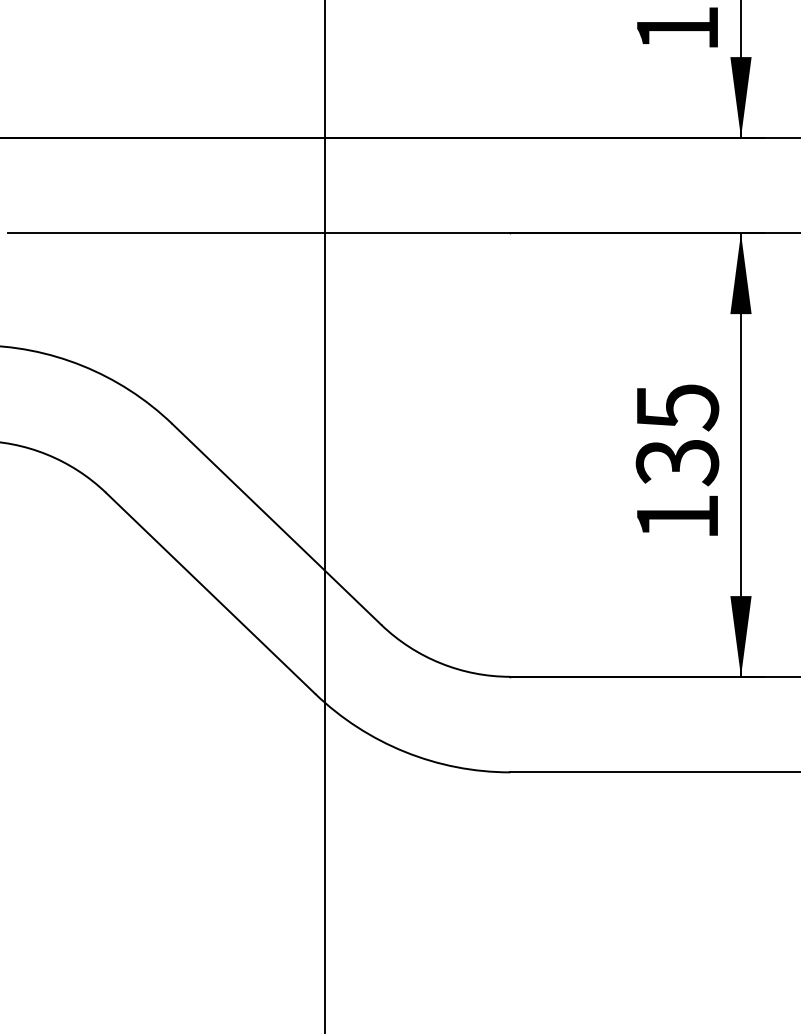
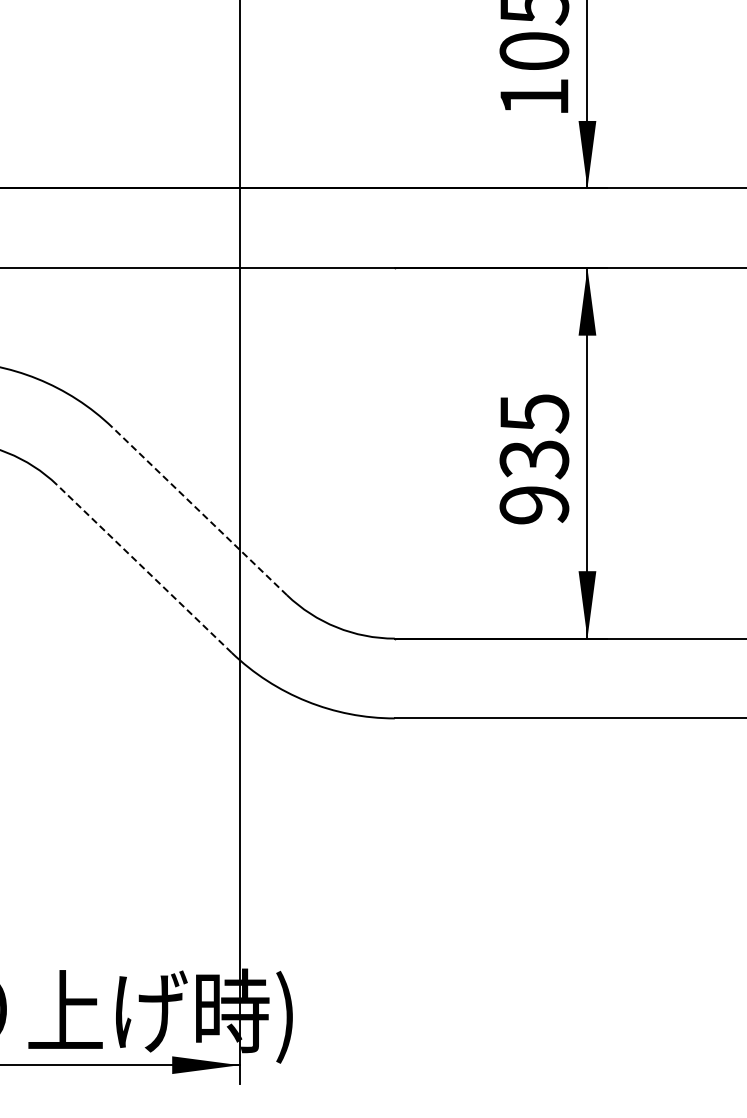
text: (677, 517) -> (534, 505), 135 -> 935
line: (276, 523) -> (199, 510), solid -> dashed
line: (210, 592) -> (144, 568), solid -> dashed

